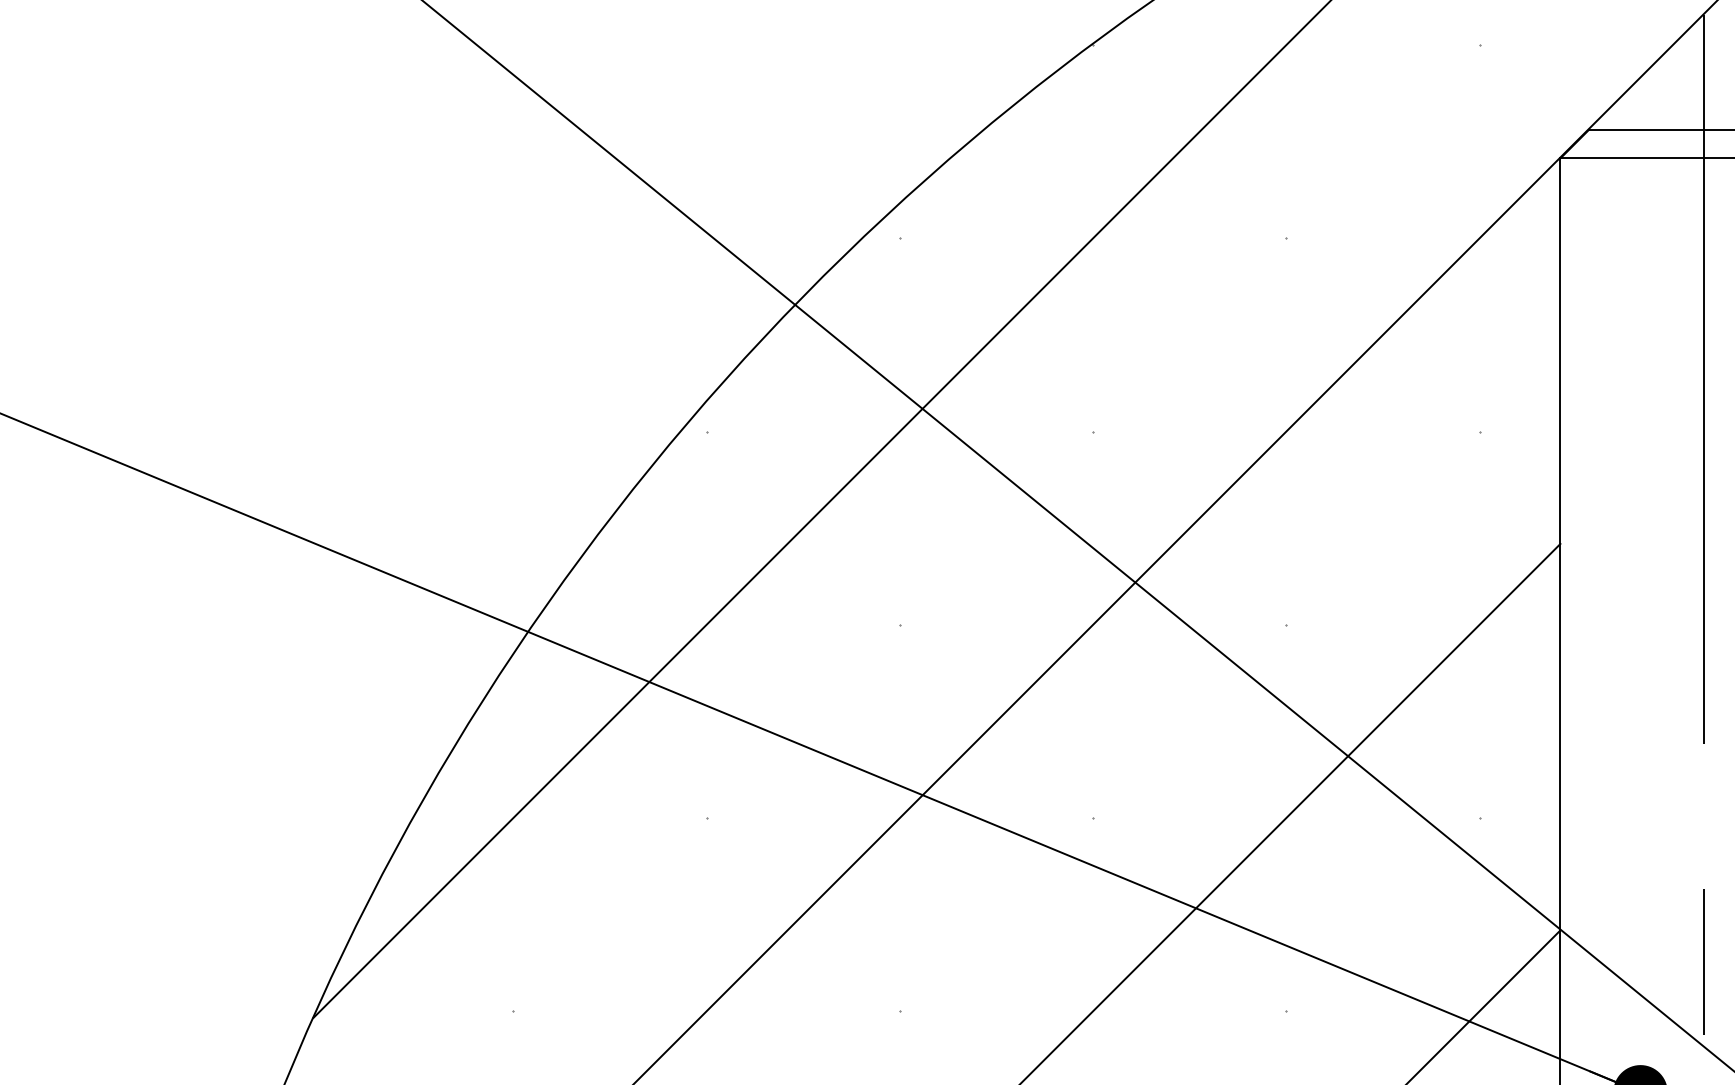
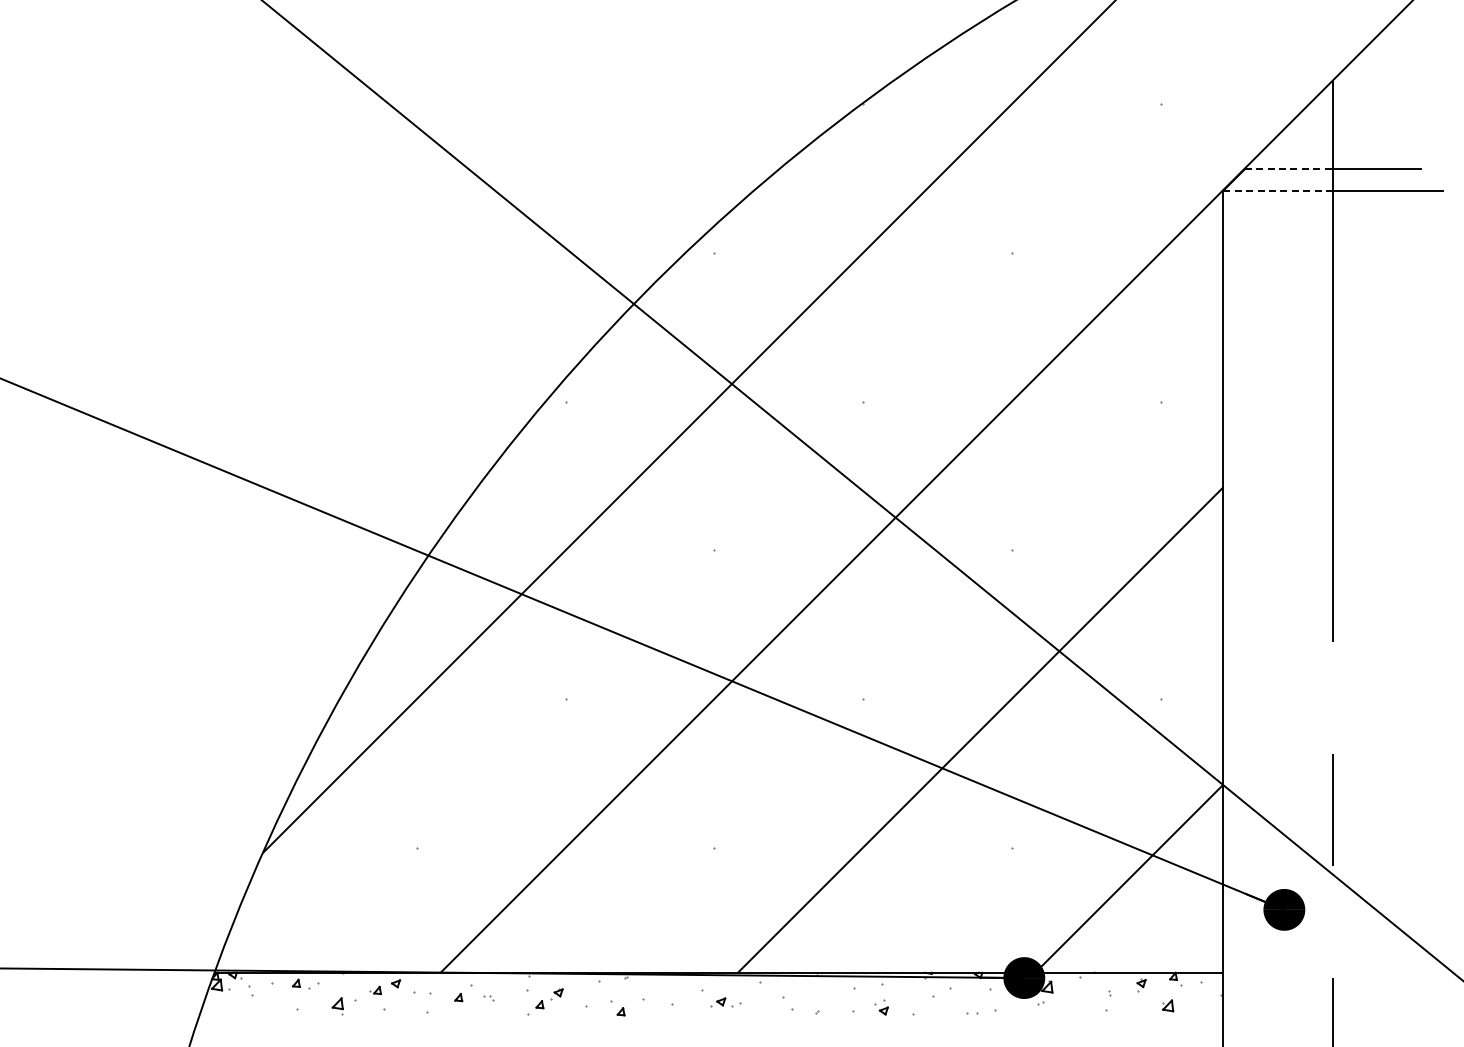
line: (1647, 130) -> (1289, 169), solid -> dashed
line: (1631, 158) -> (1277, 191), solid -> dashed

